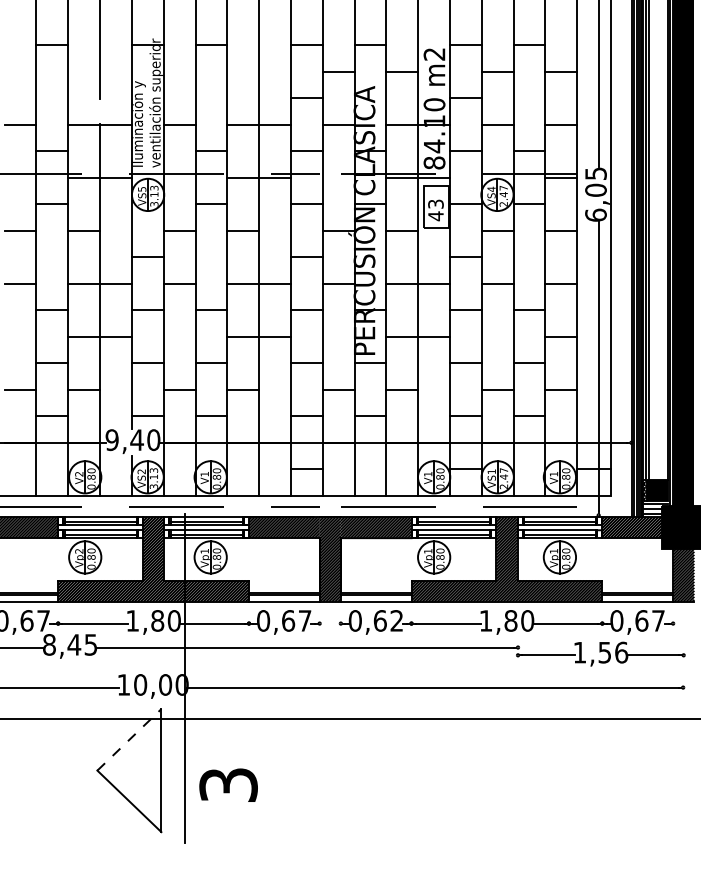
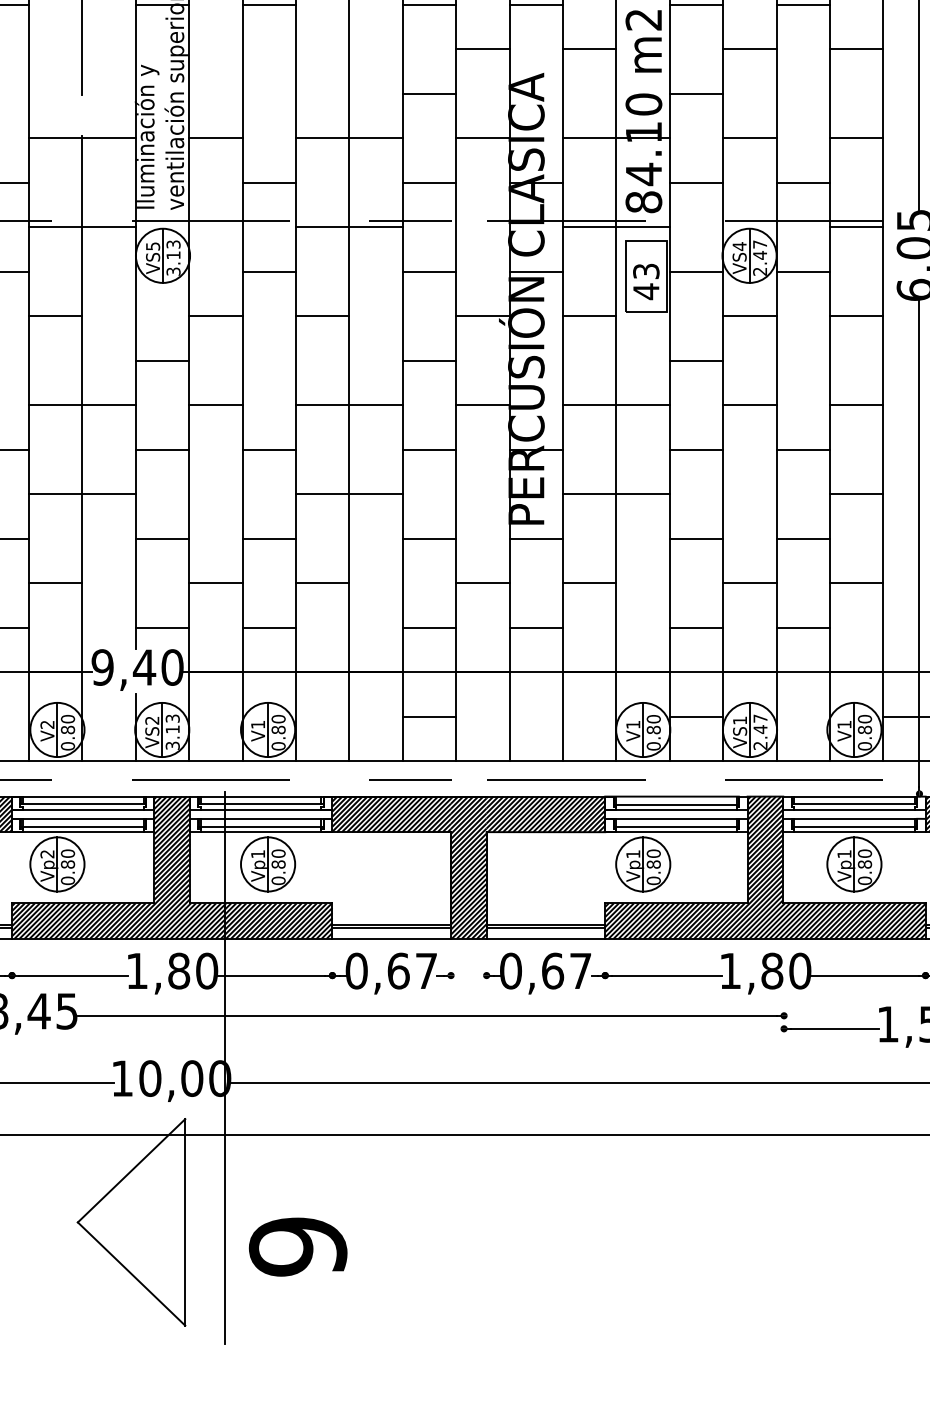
text: (396, 620) -> (580, 970), 0,62 -> 0,67
line: (129, 739) -> (131, 1170), dashed -> solid
text: (228, 784) -> (297, 1245), 3 -> 9

